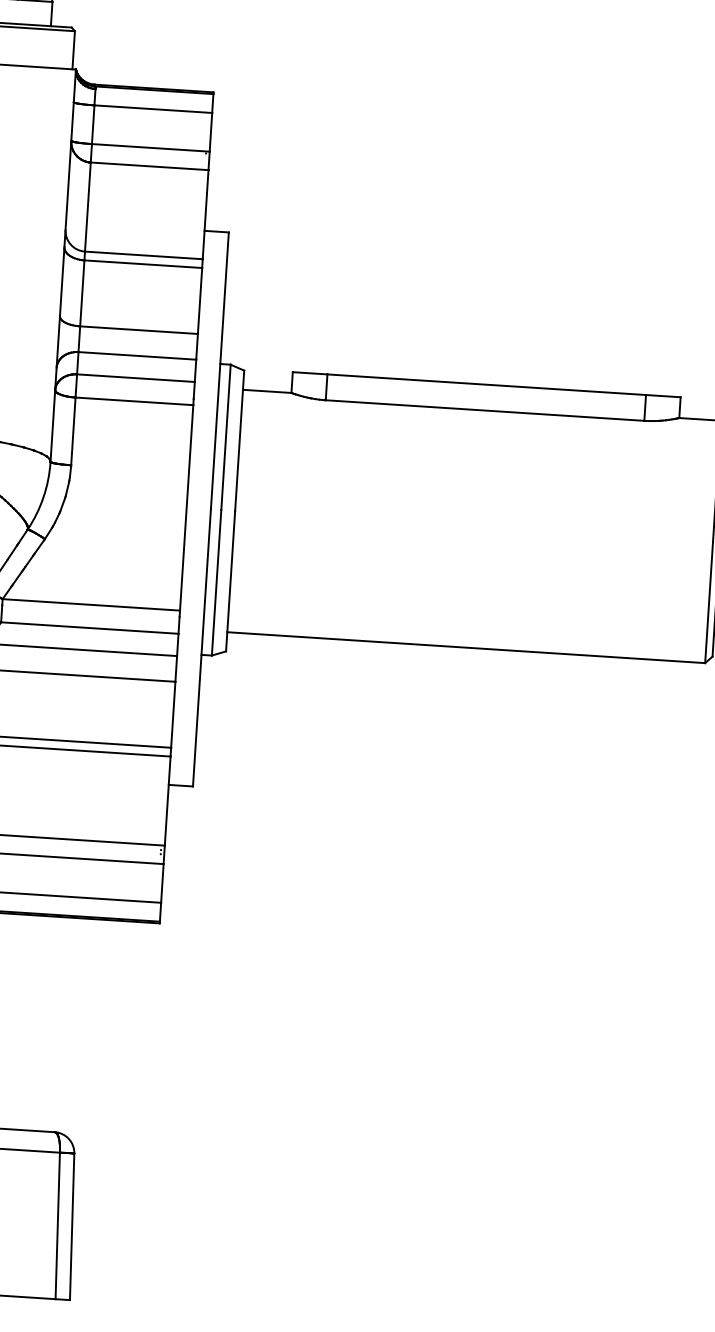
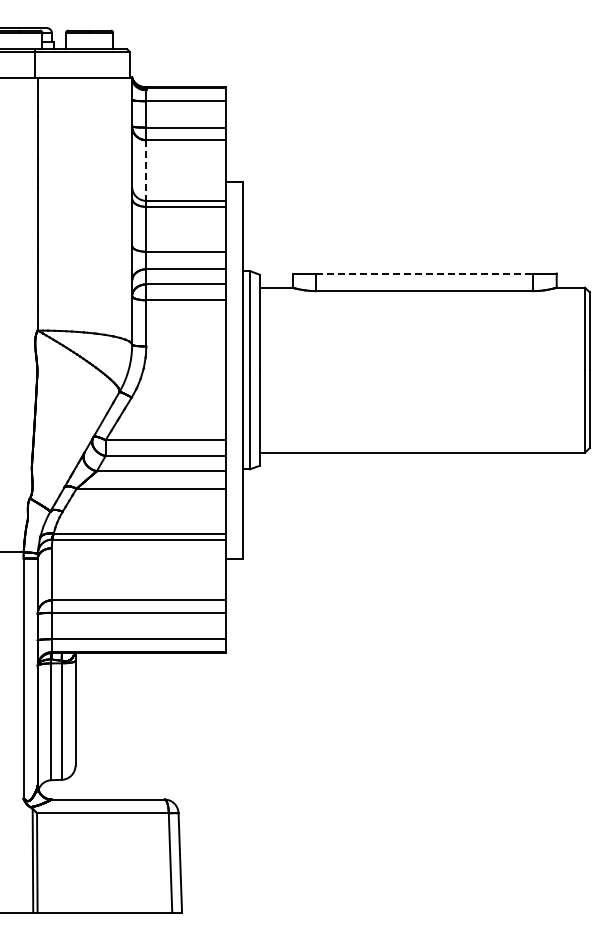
line: (88, 208) -> (146, 171), solid -> dashed
line: (486, 384) -> (424, 273), solid -> dashed

